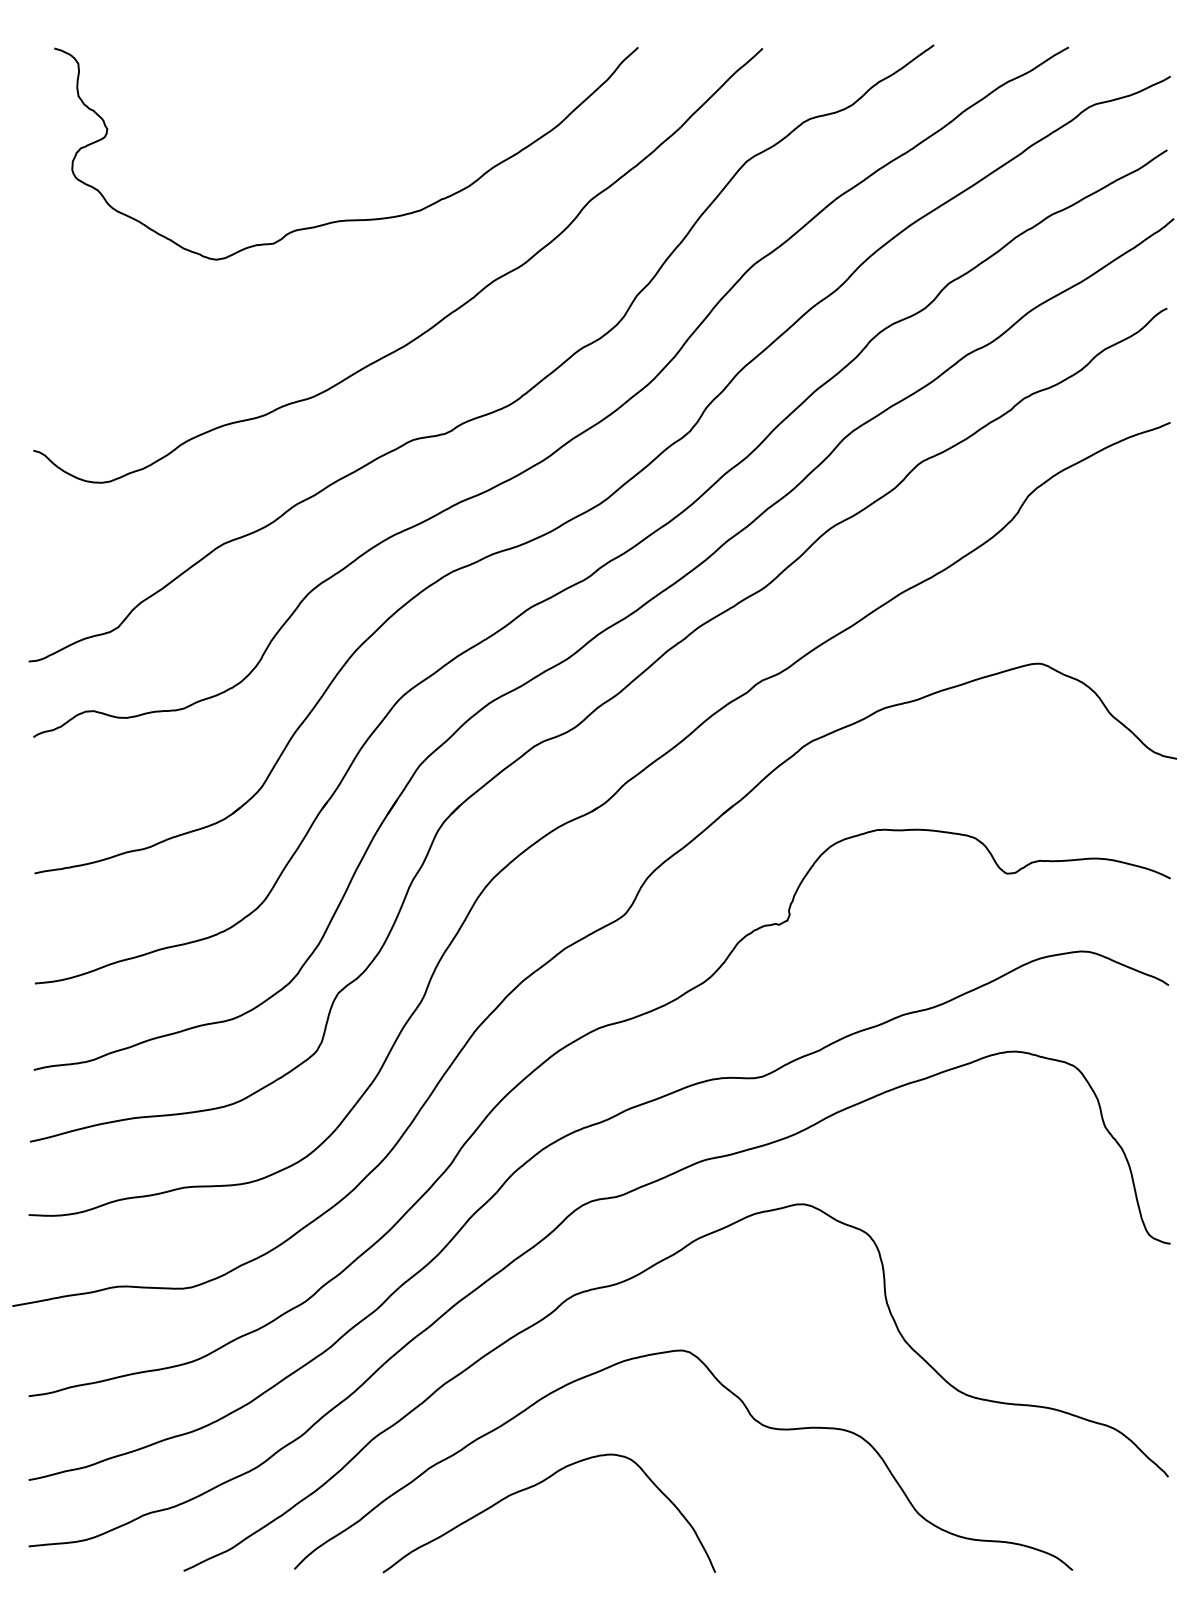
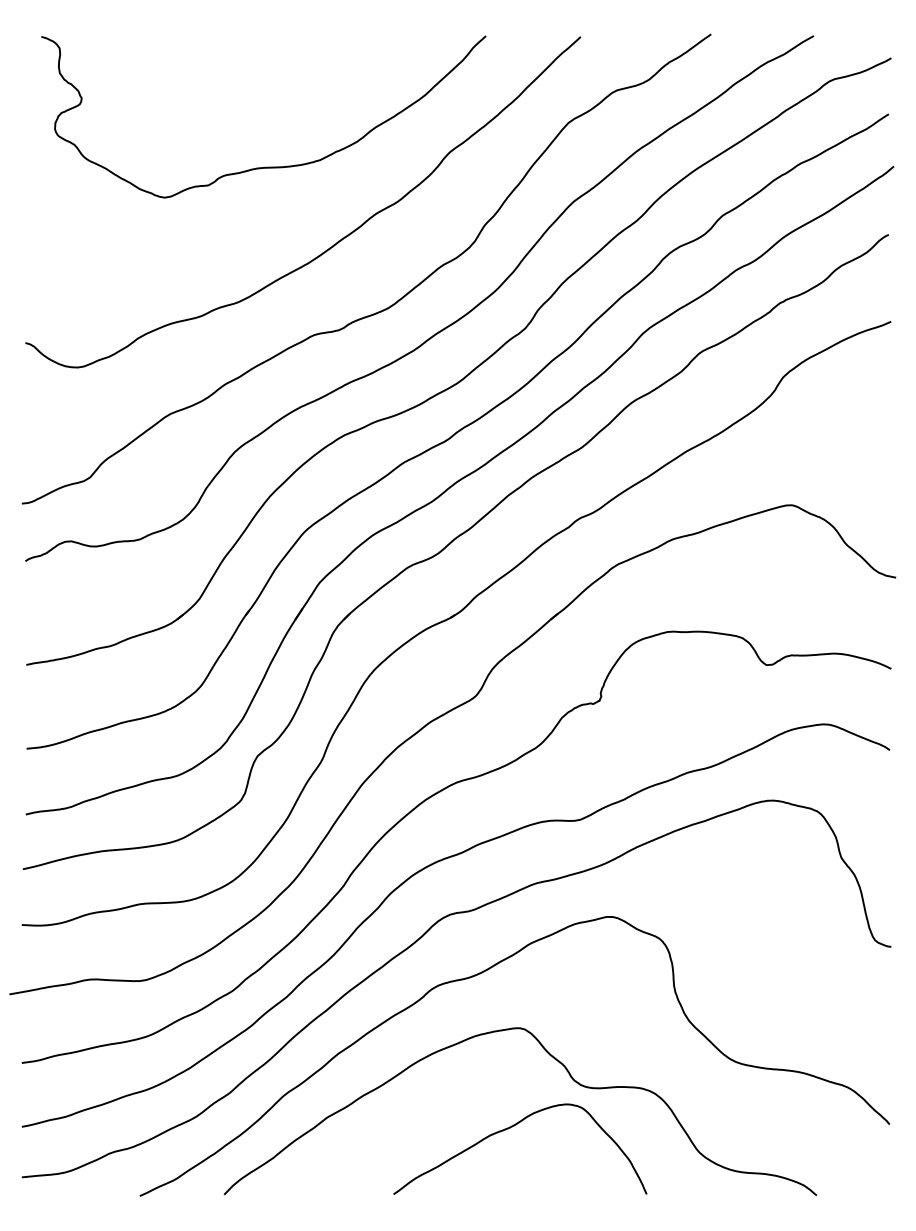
curve: (536, 1486) -> (510, 1128), moved

